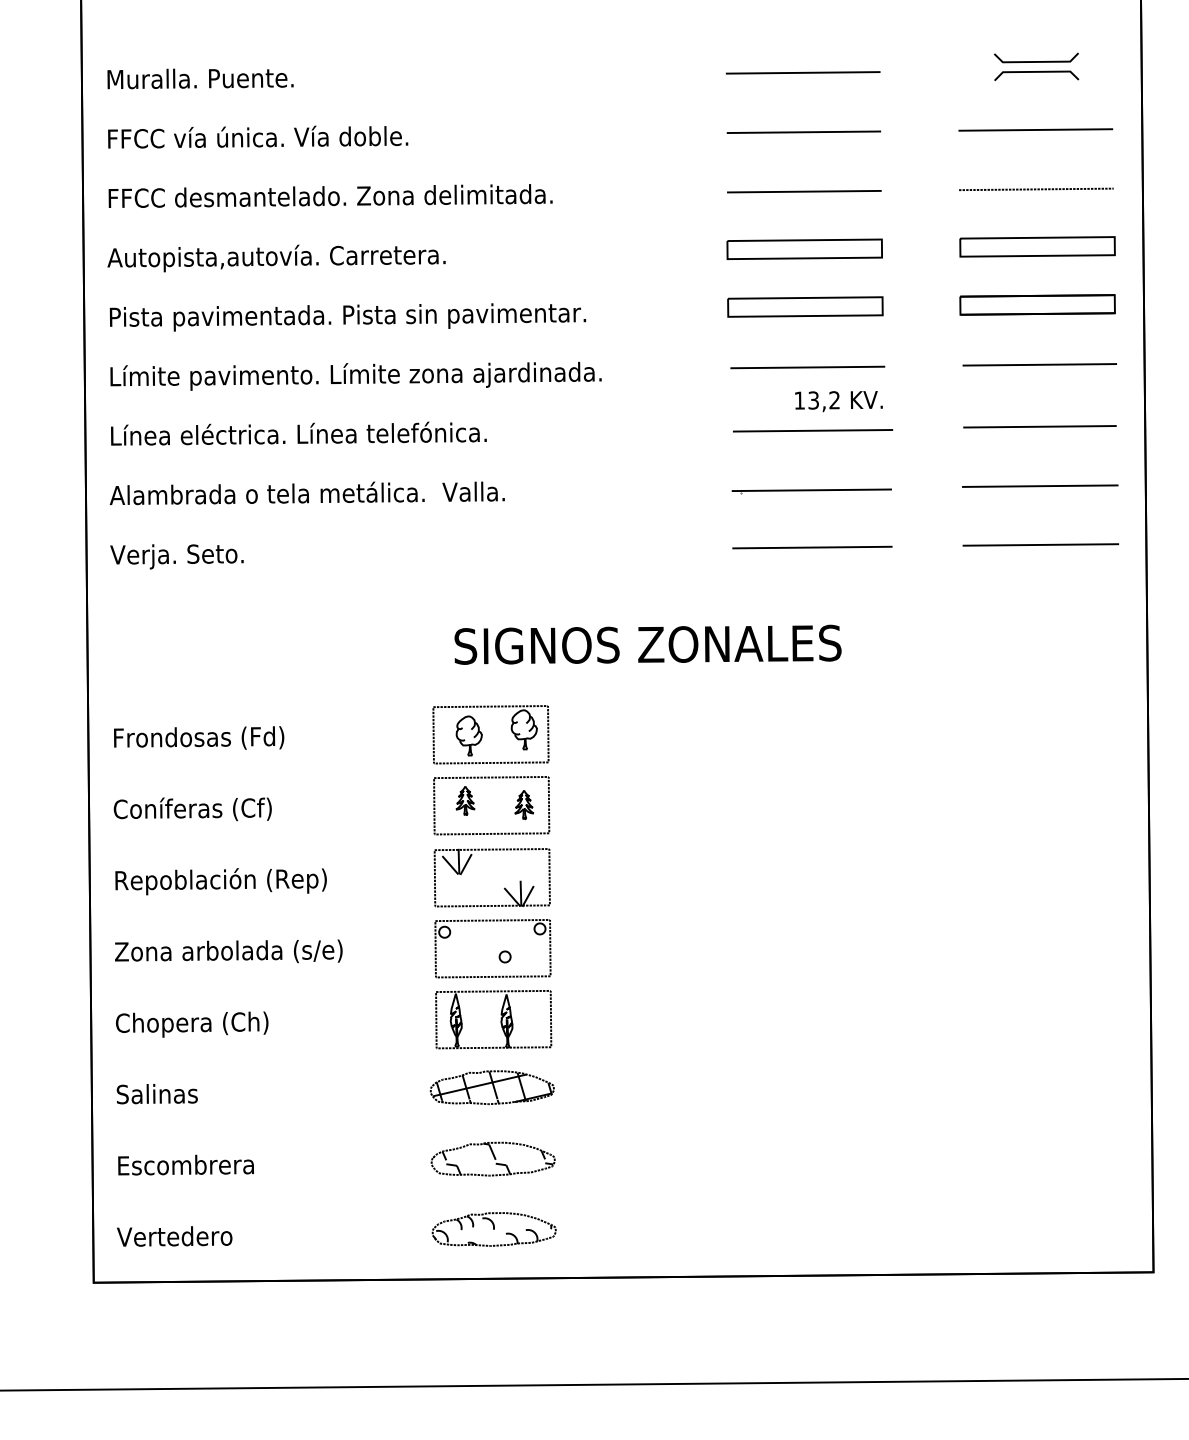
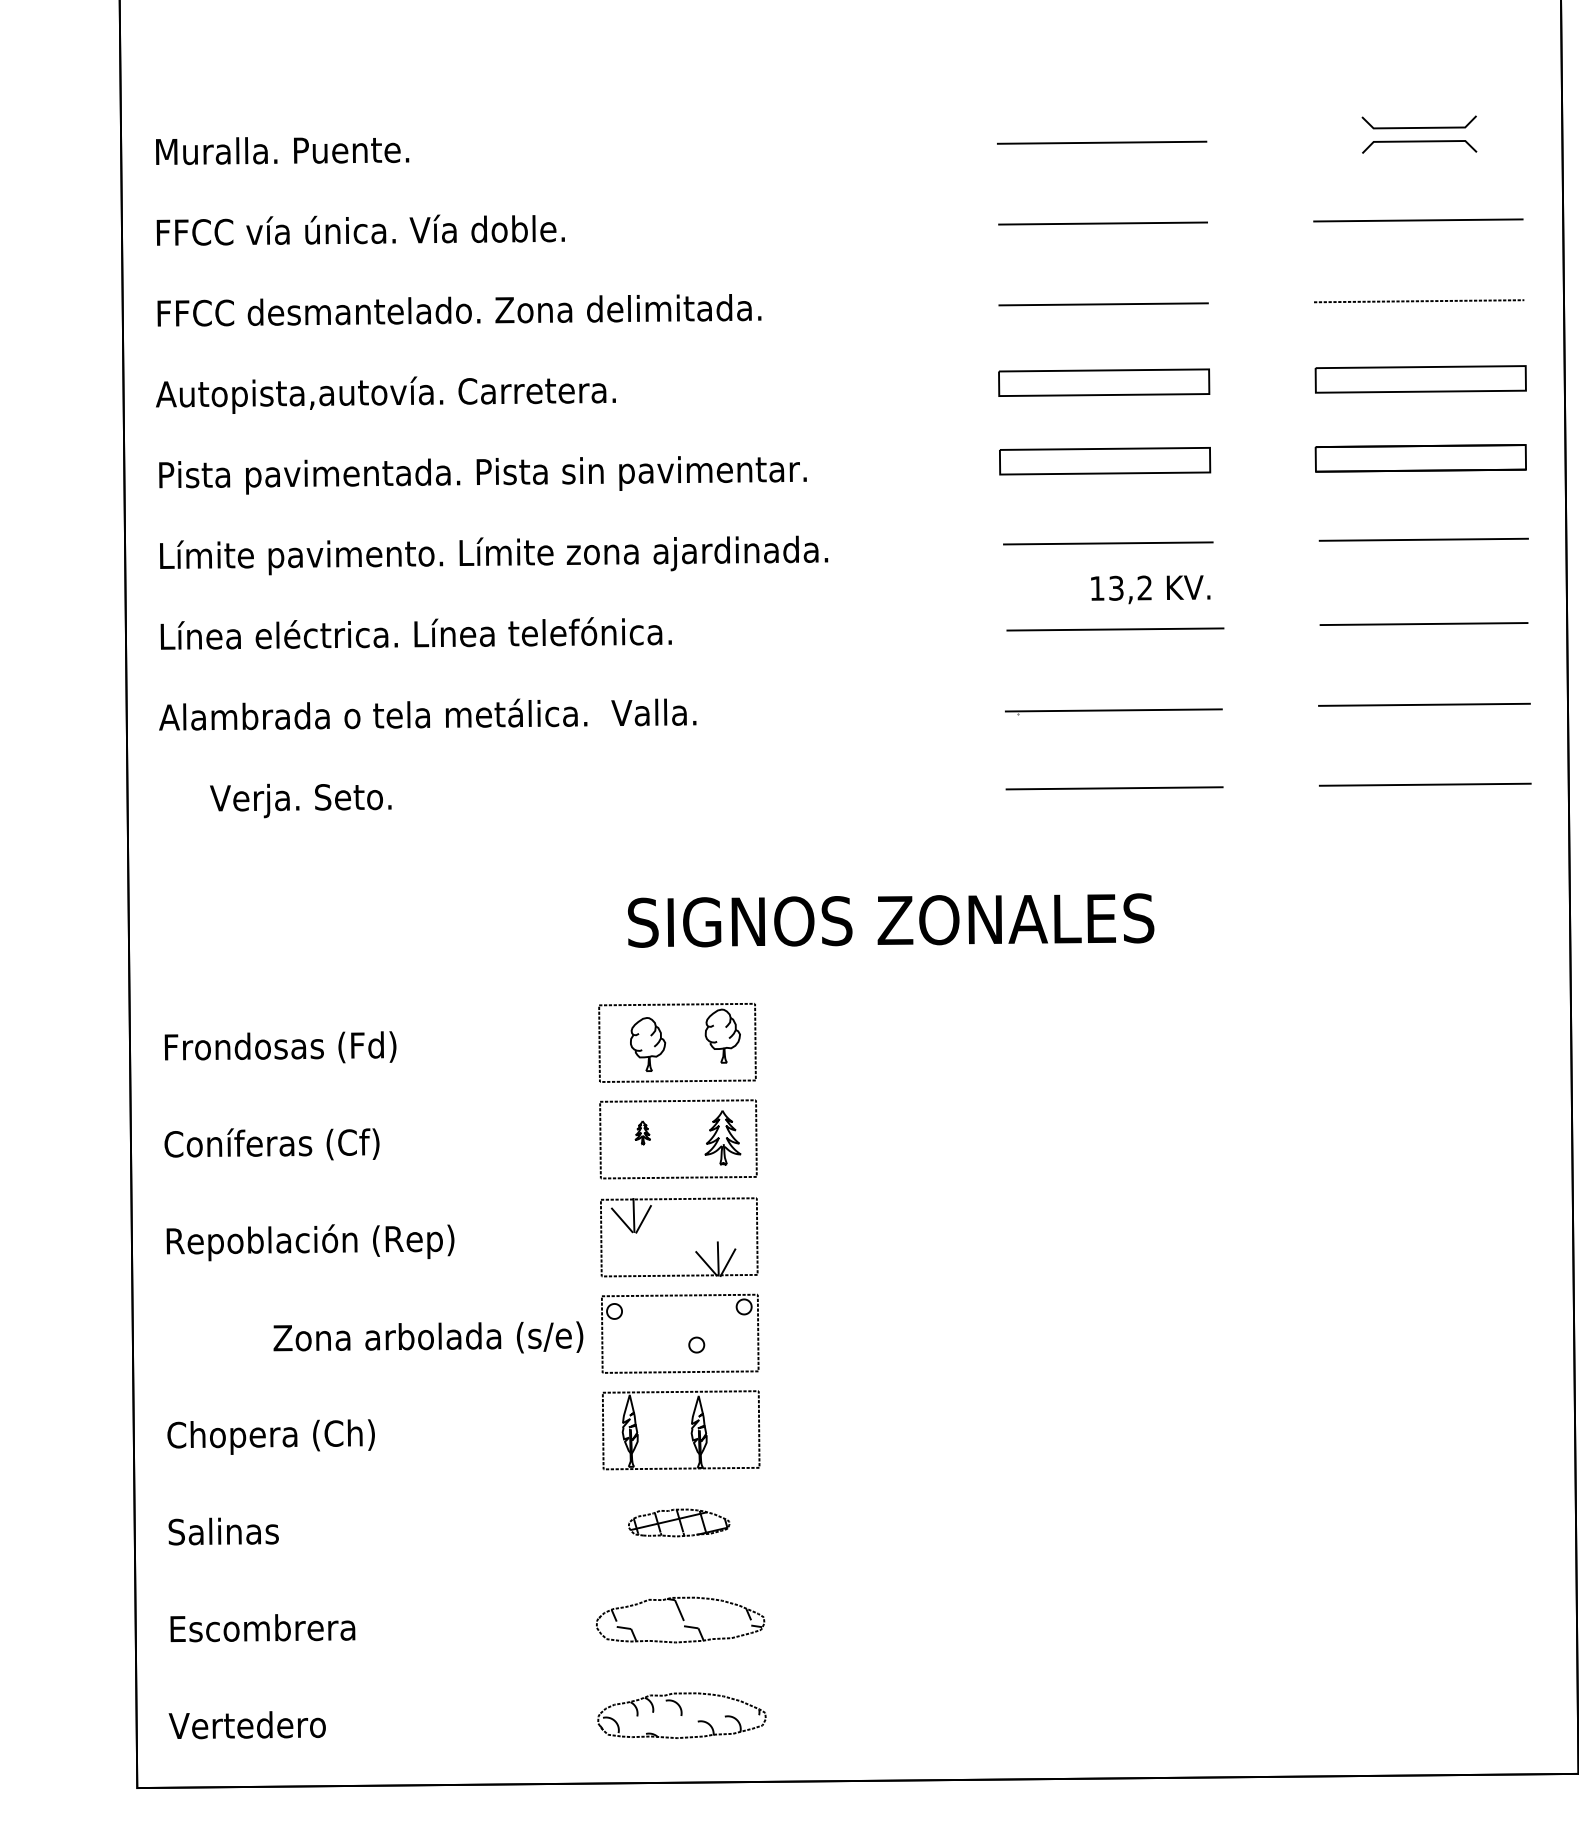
text: (176, 556) -> (300, 800), moved
part: (465, 800) -> (642, 1132), size x0.6
part: (523, 804) -> (721, 1137), size x1.4
text: (228, 951) -> (427, 1337), moved
part: (491, 1087) -> (678, 1522), size x0.6

